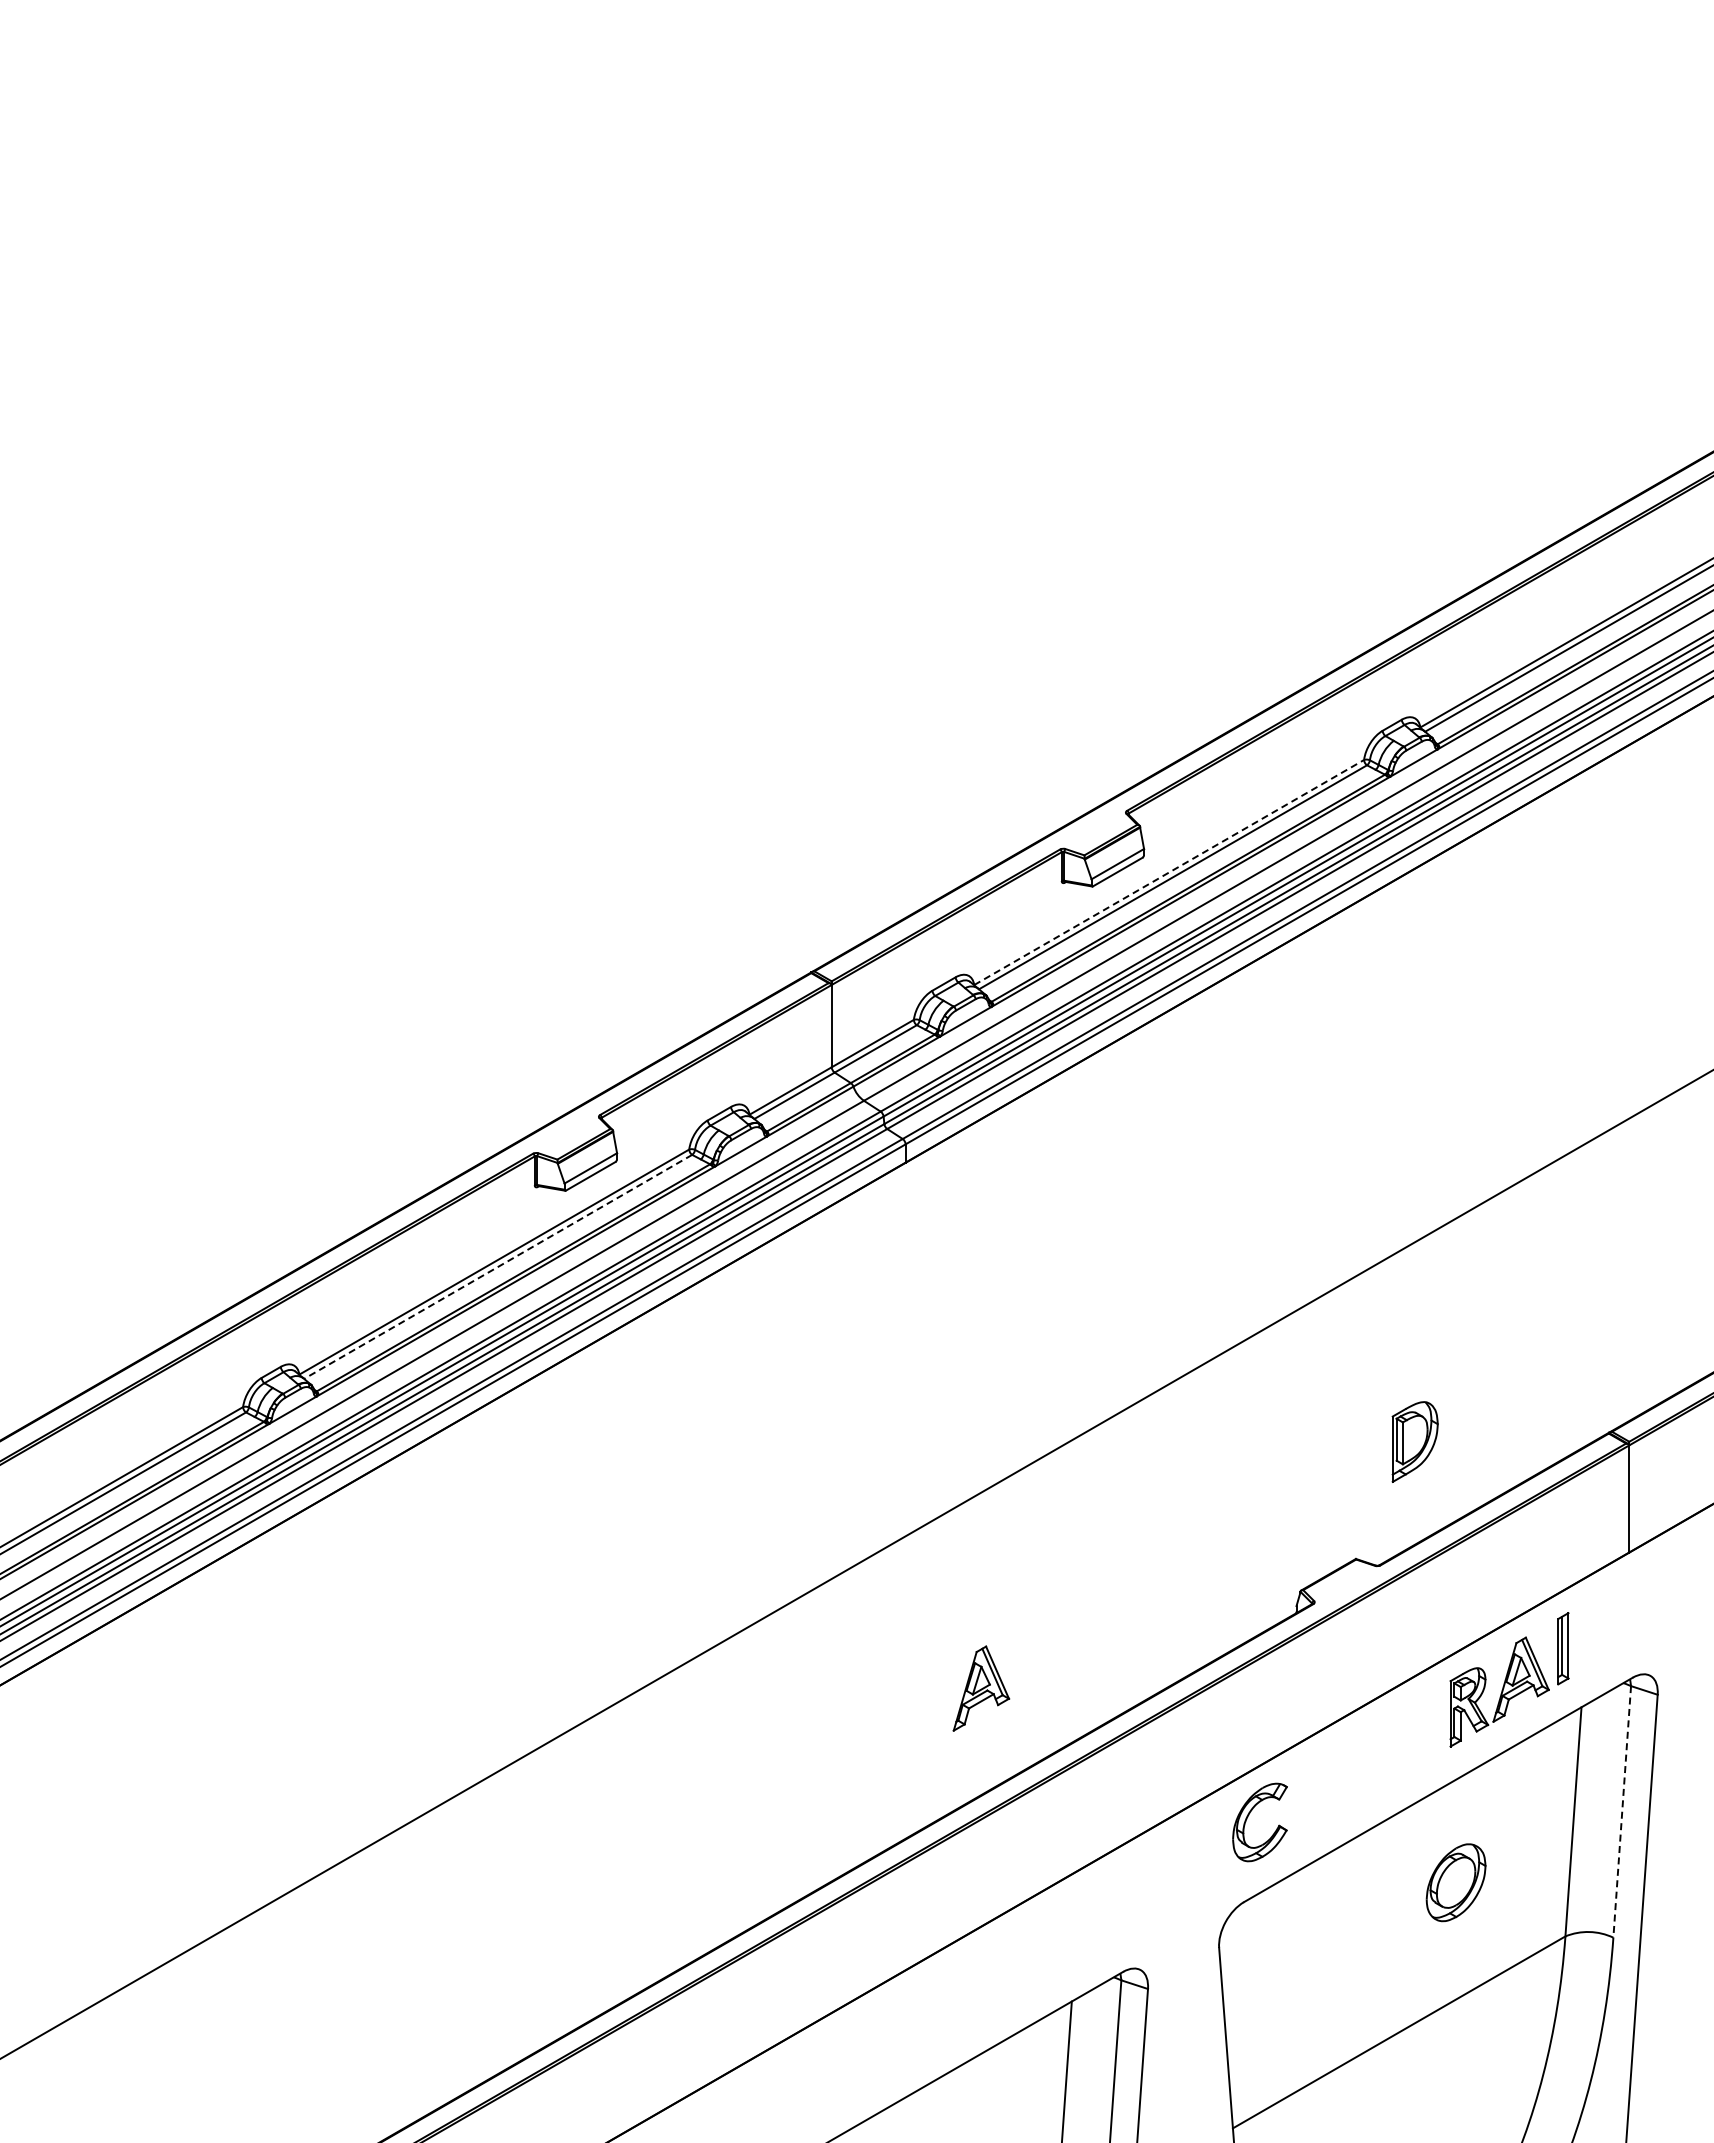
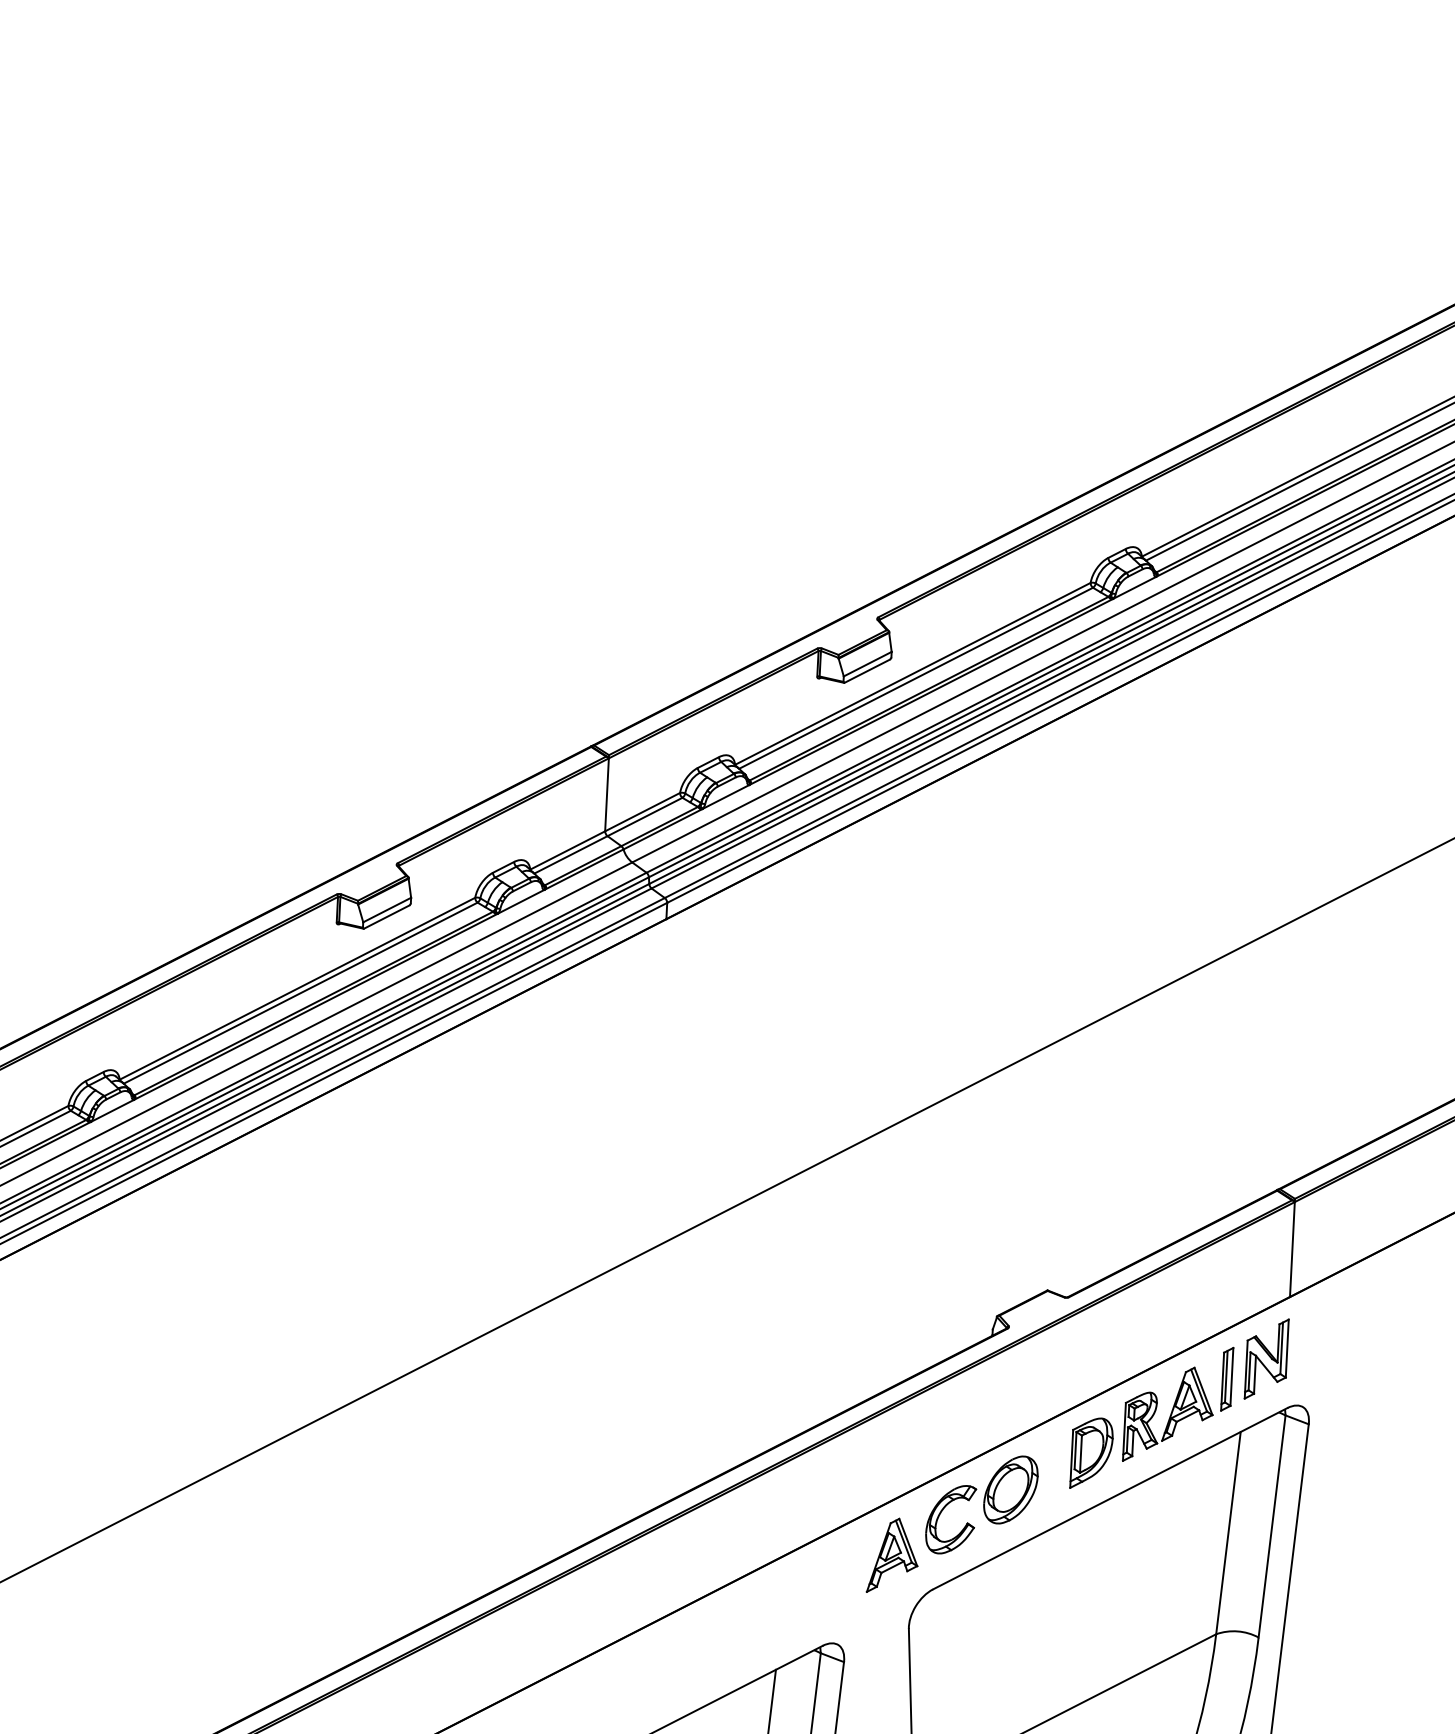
line: (1169, 872) -> (913, 673), dashed -> solid
line: (497, 1267) -> (300, 993), dashed -> solid
part: (1414, 1441) -> (1091, 1453), moved
part: (1606, 1623) -> (1266, 1358), added
part: (981, 1688) -> (893, 1555), moved
line: (1622, 1812) -> (1272, 1527), dashed -> solid
part: (1455, 1882) -> (1010, 1489), moved

